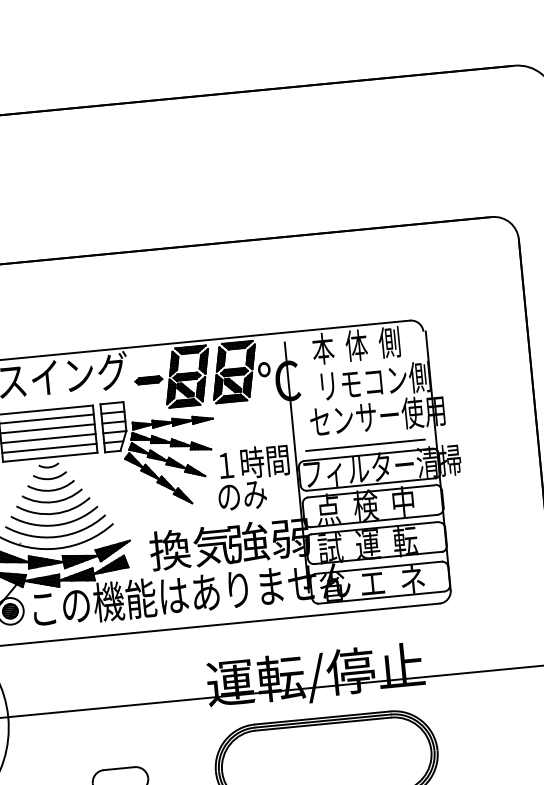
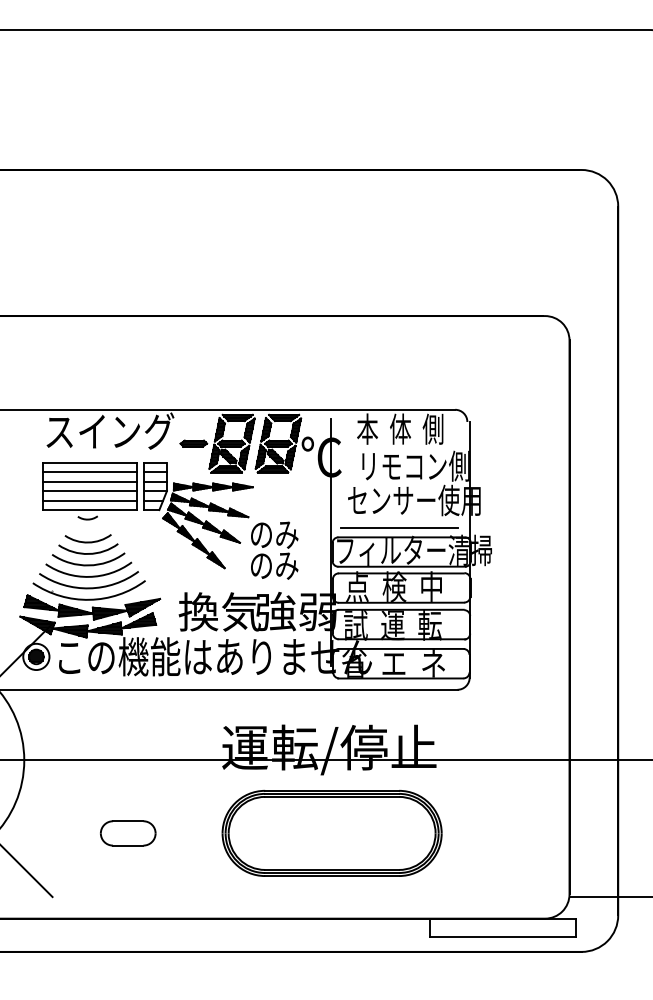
text: (252, 462) -> (287, 533), １時間 -> のみ
arc: (49, 478) -> (87, 530), removed

